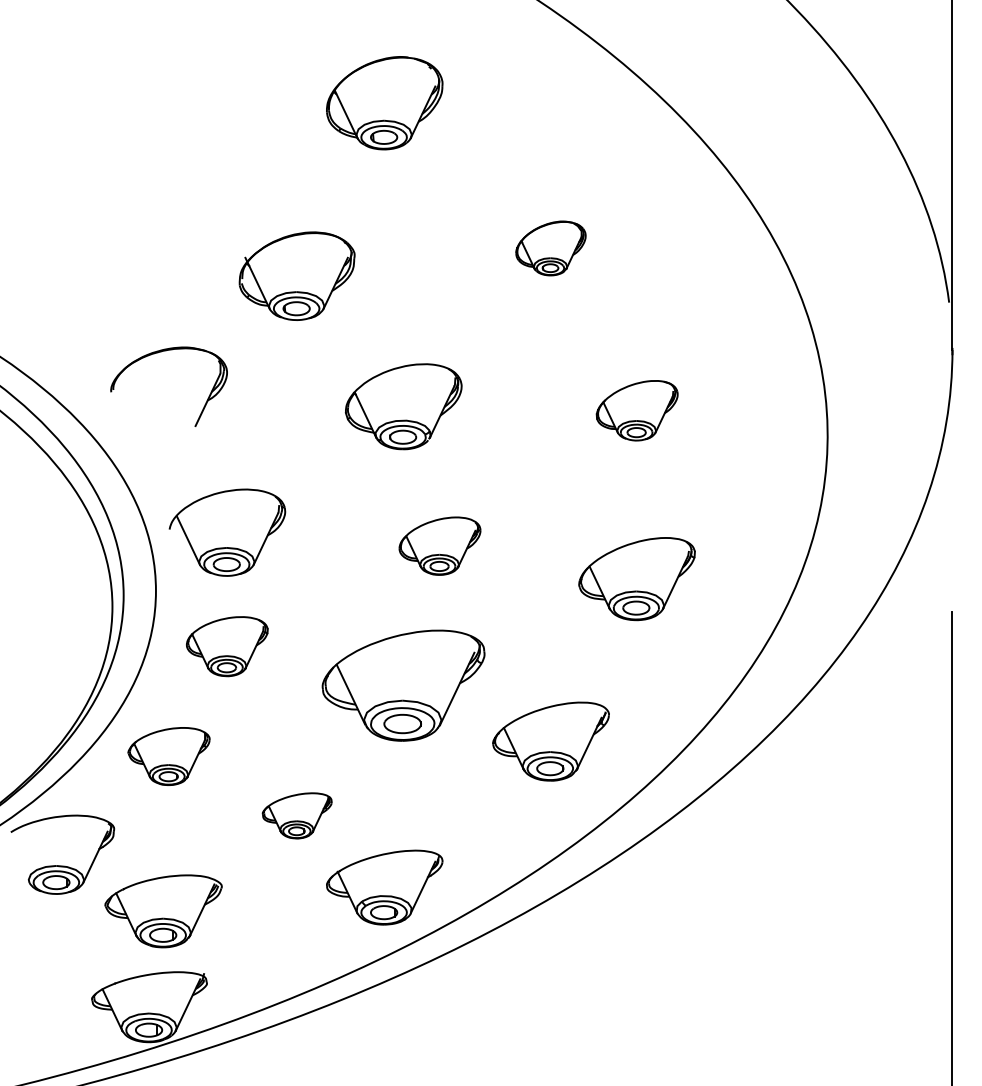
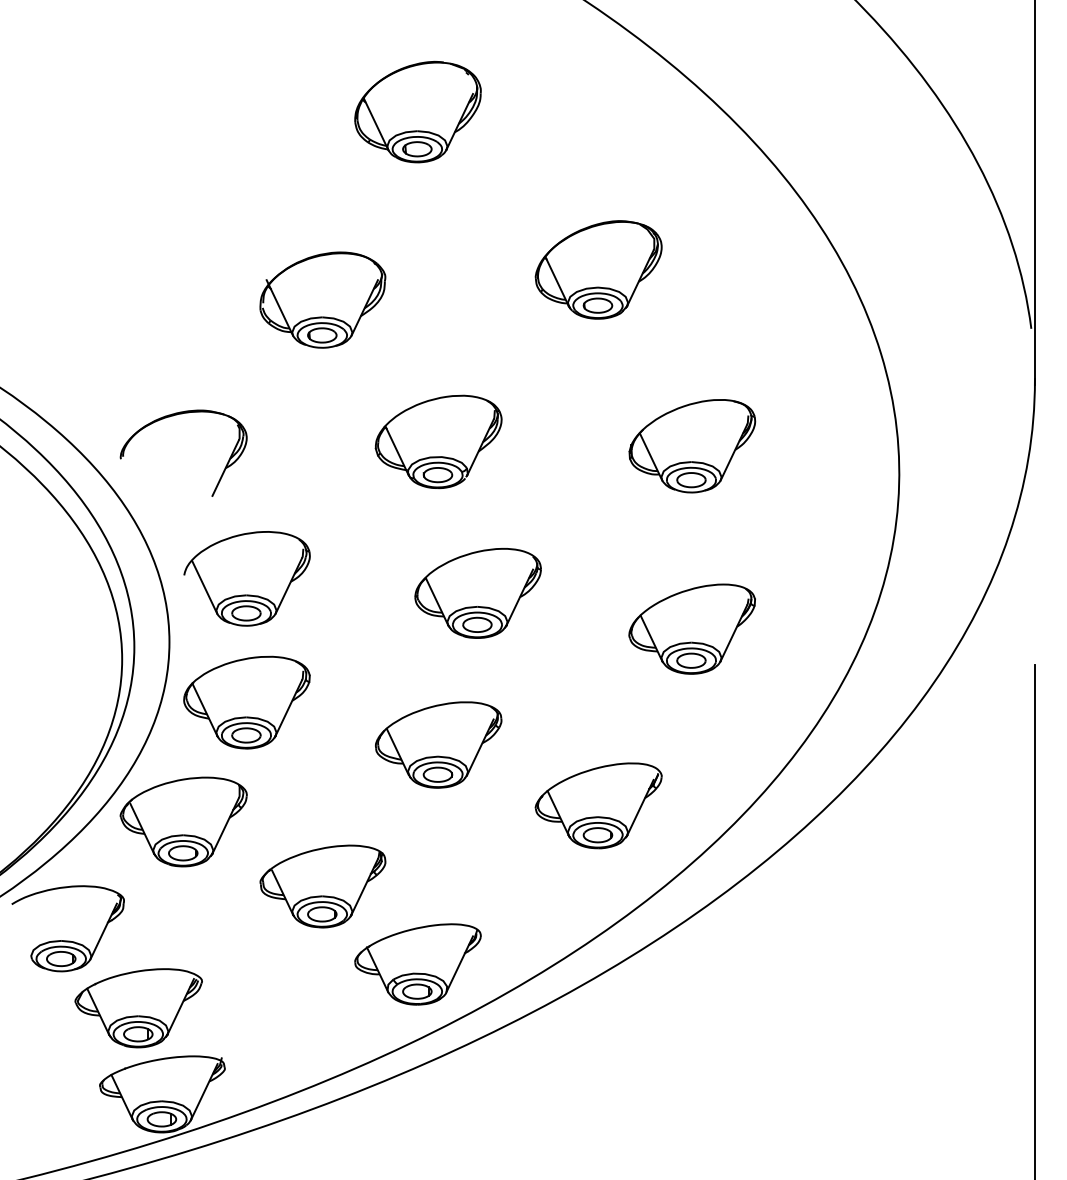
part: (550, 248) -> (598, 269), size x1.67
part: (159, 352) -> (173, 416), moved
part: (637, 410) -> (692, 446), size x1.43
part: (439, 546) -> (477, 593), size x1.43
part: (226, 646) -> (246, 702), size x1.43
part: (403, 685) -> (438, 744), size x0.71
part: (168, 756) -> (183, 821), size x1.43
part: (296, 815) -> (322, 886), size x1.67
part: (163, 911) -> (138, 1008), moved

